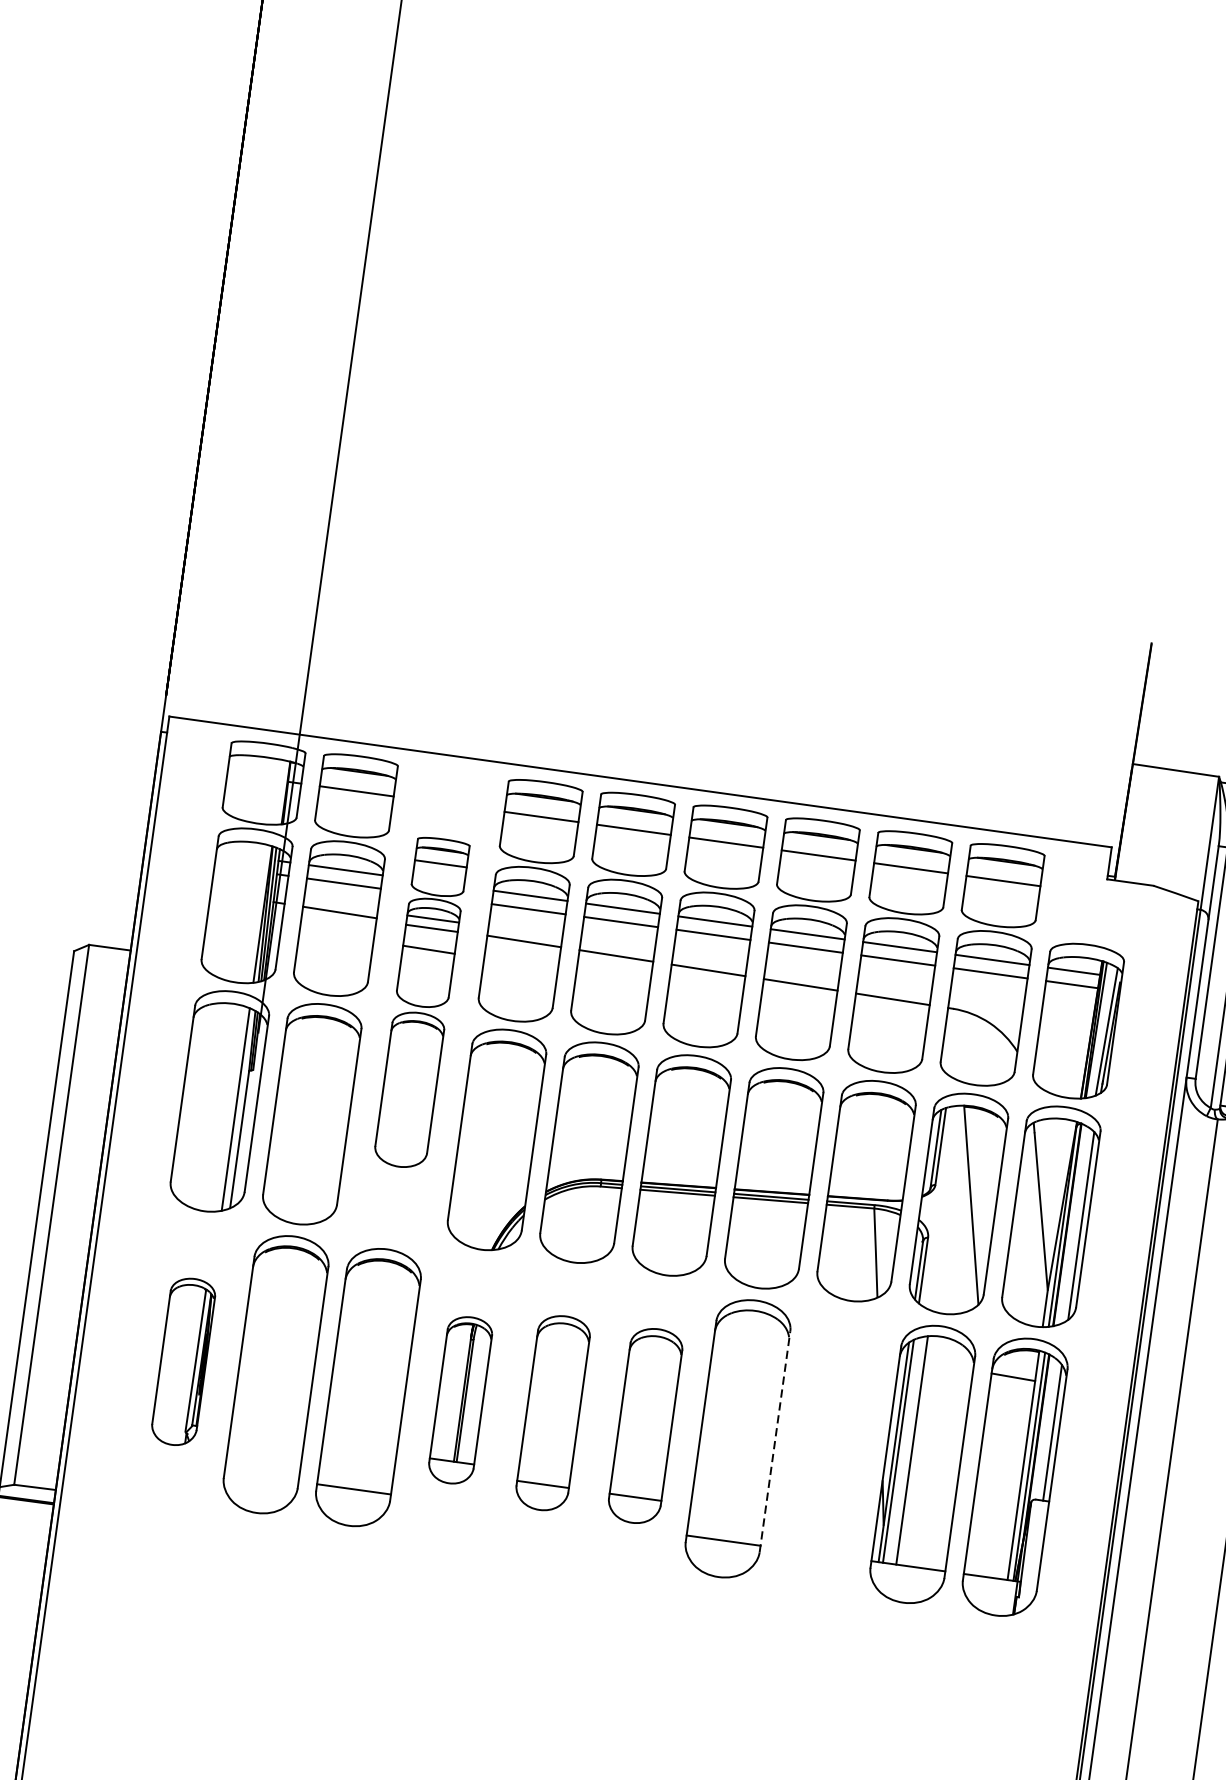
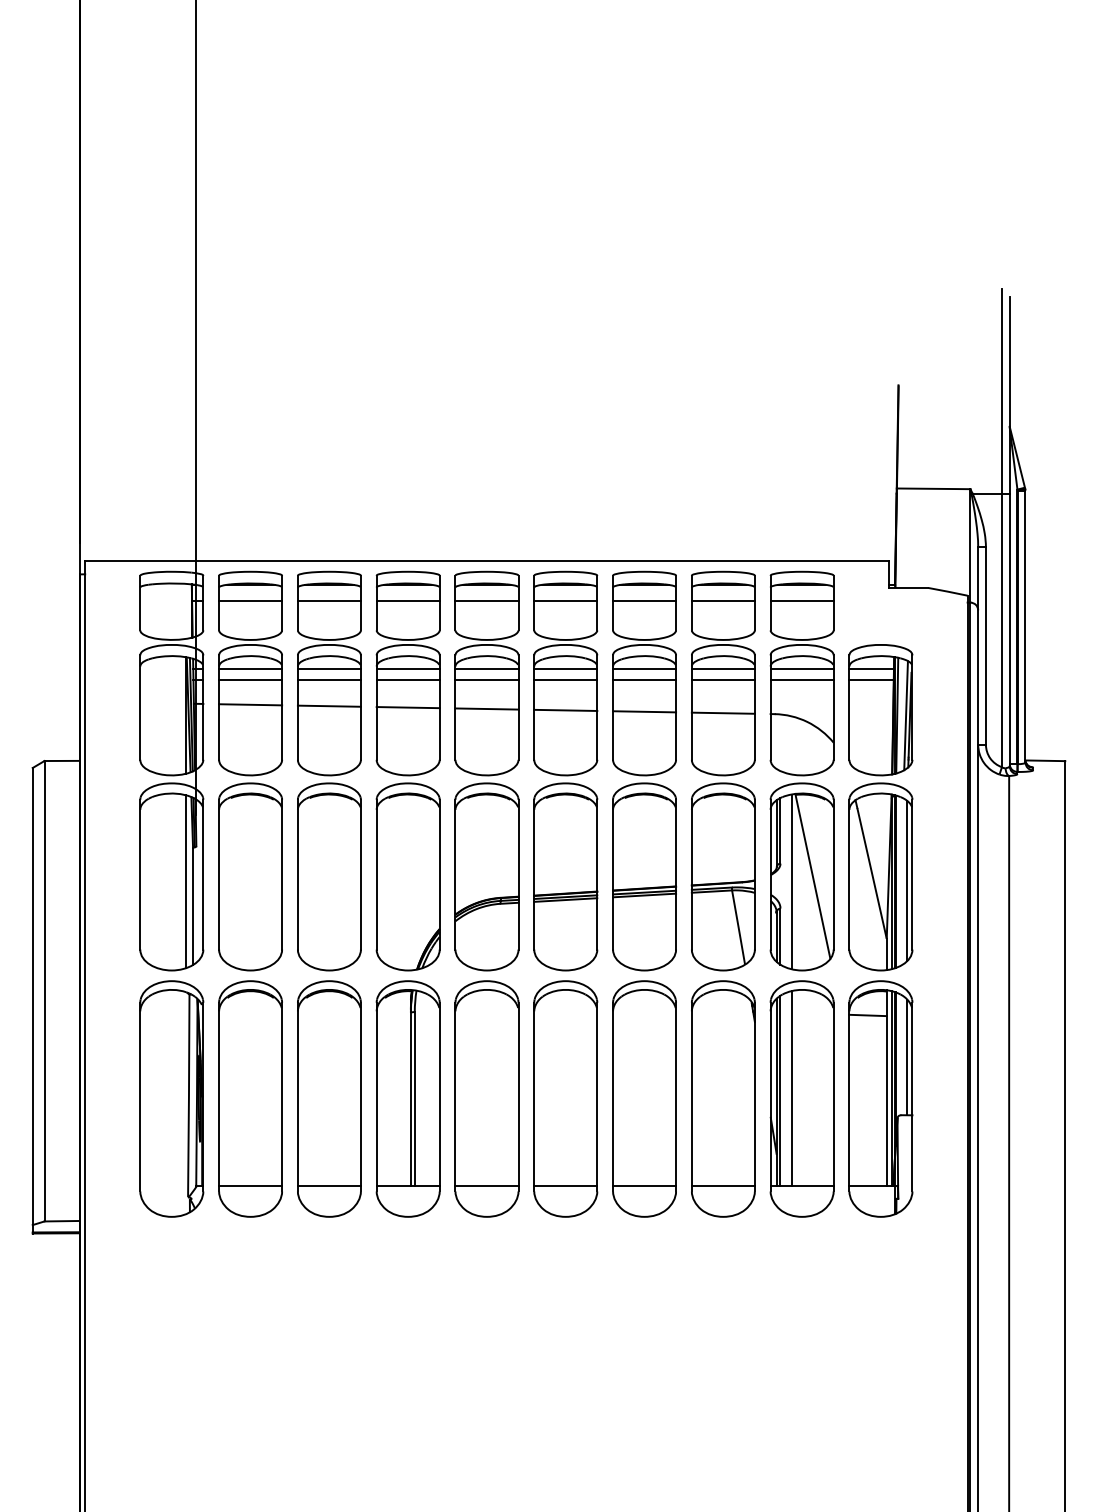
part: (421, 1002) -> (329, 770), size x1.43
line: (945, 1207) -> (791, 881), added
part: (183, 1361) -> (171, 1098), size x1.67
part: (459, 1399) -> (407, 1098), size x1.67
part: (552, 1412) -> (486, 1098), size x1.43
part: (645, 1425) -> (565, 1098), size x1.43
line: (775, 1441) -> (676, 1096), dashed -> solid
part: (830, 1451) -> (723, 1098), added
line: (261, 1476) -> (250, 1185), added

